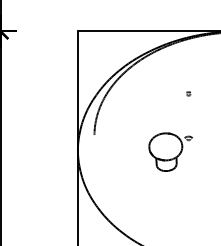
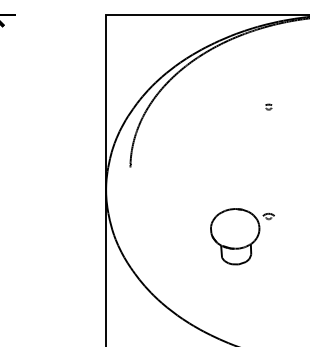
part: (170, 151) -> (242, 235), moved

